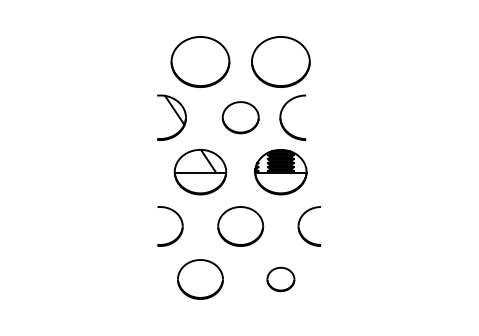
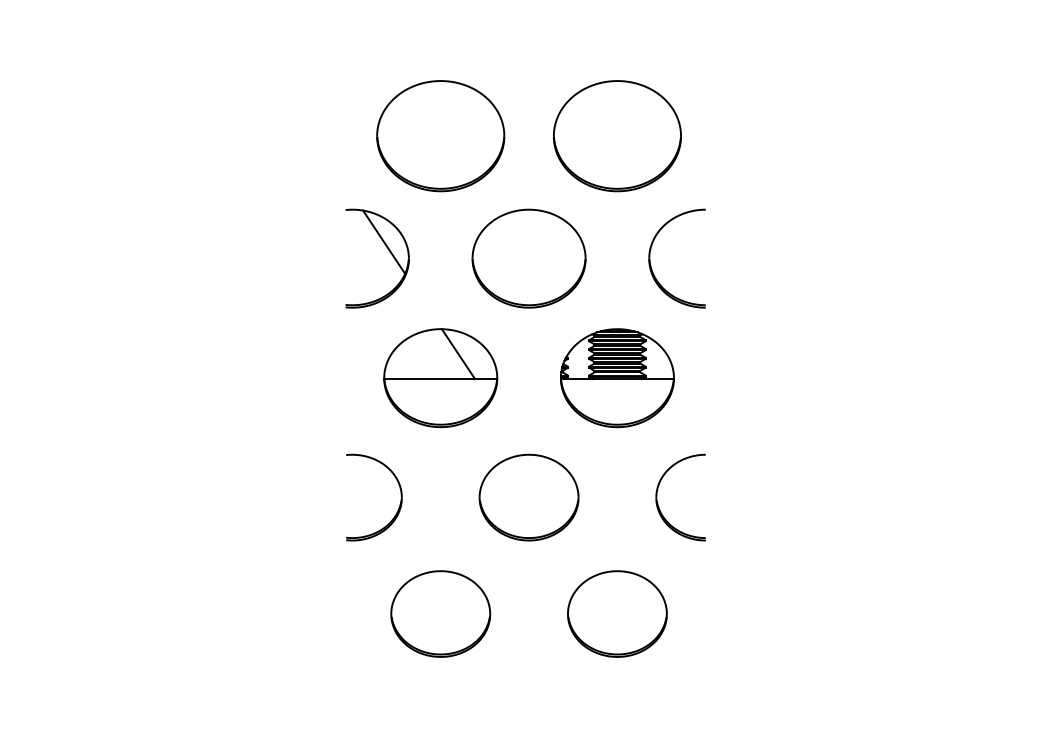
part: (240, 117) -> (528, 258), size x1.43
part: (281, 117) -> (651, 258), moved
part: (280, 279) -> (616, 614), size x1.67

